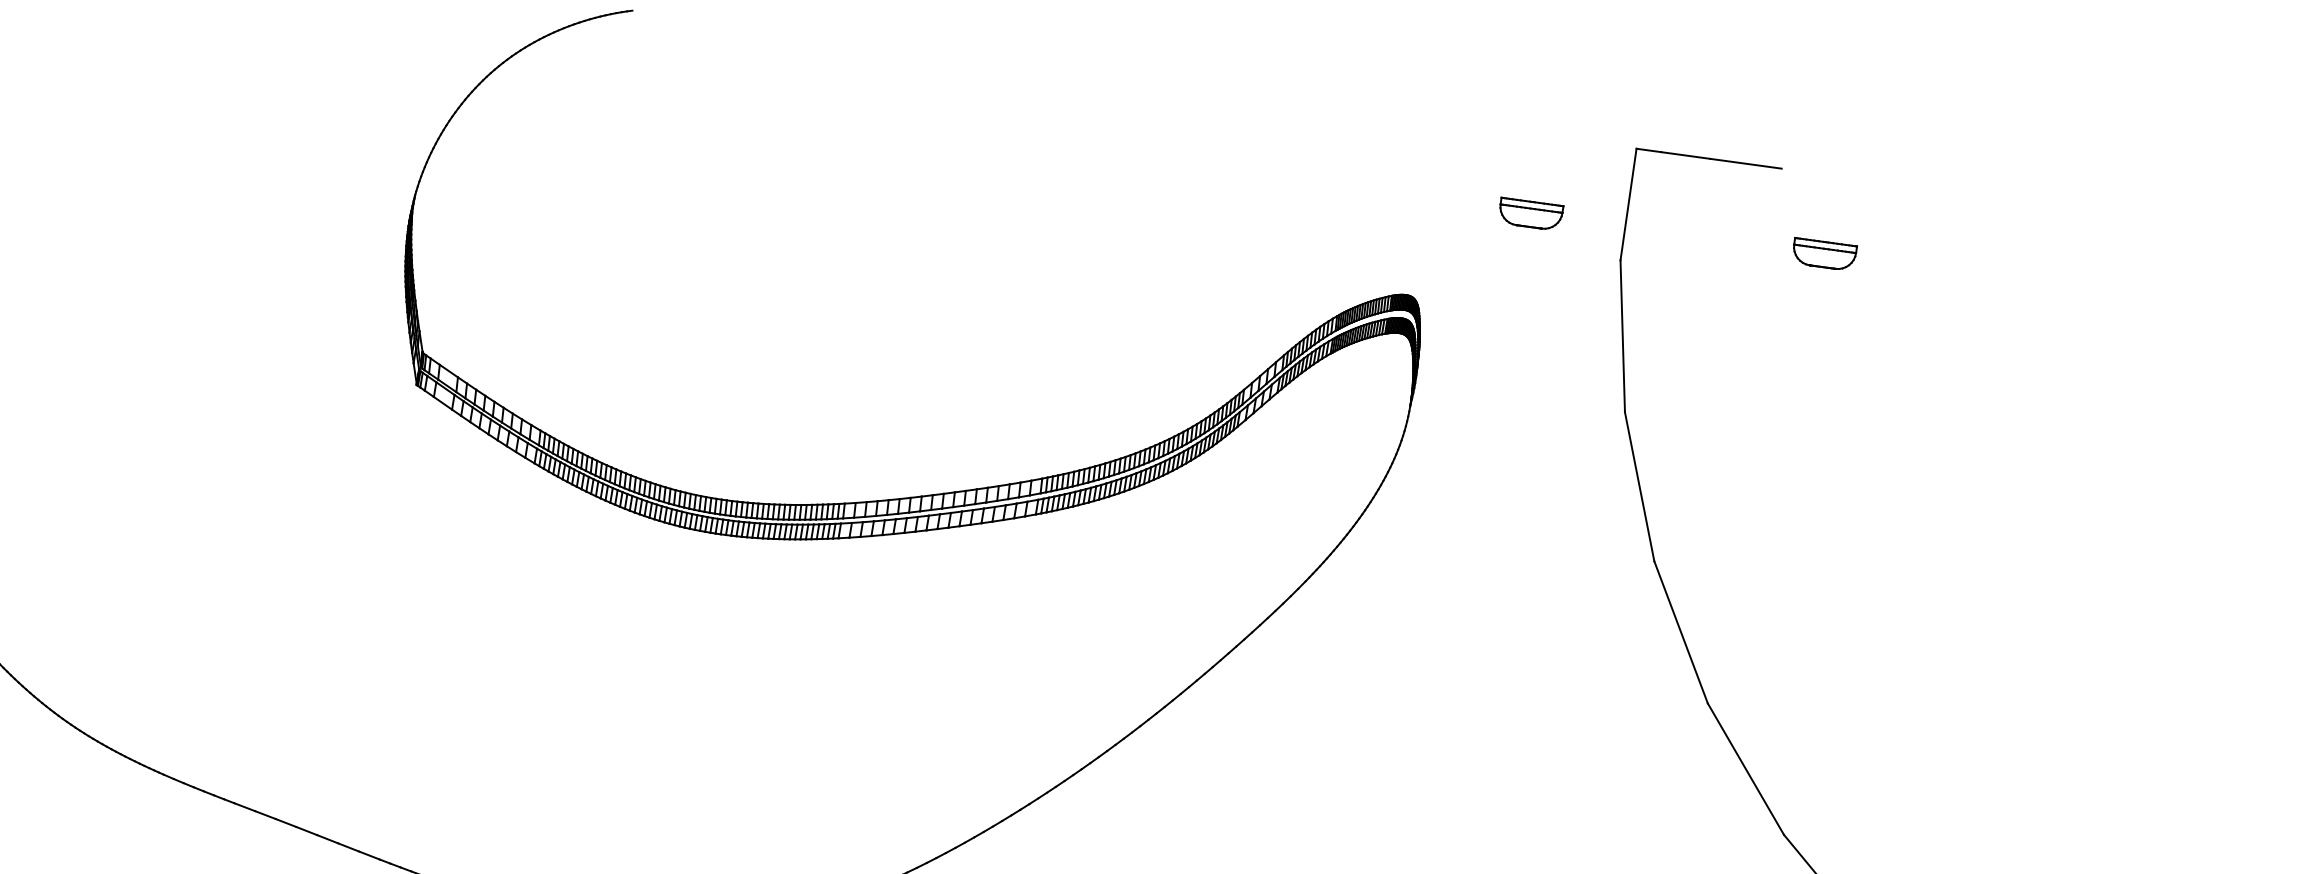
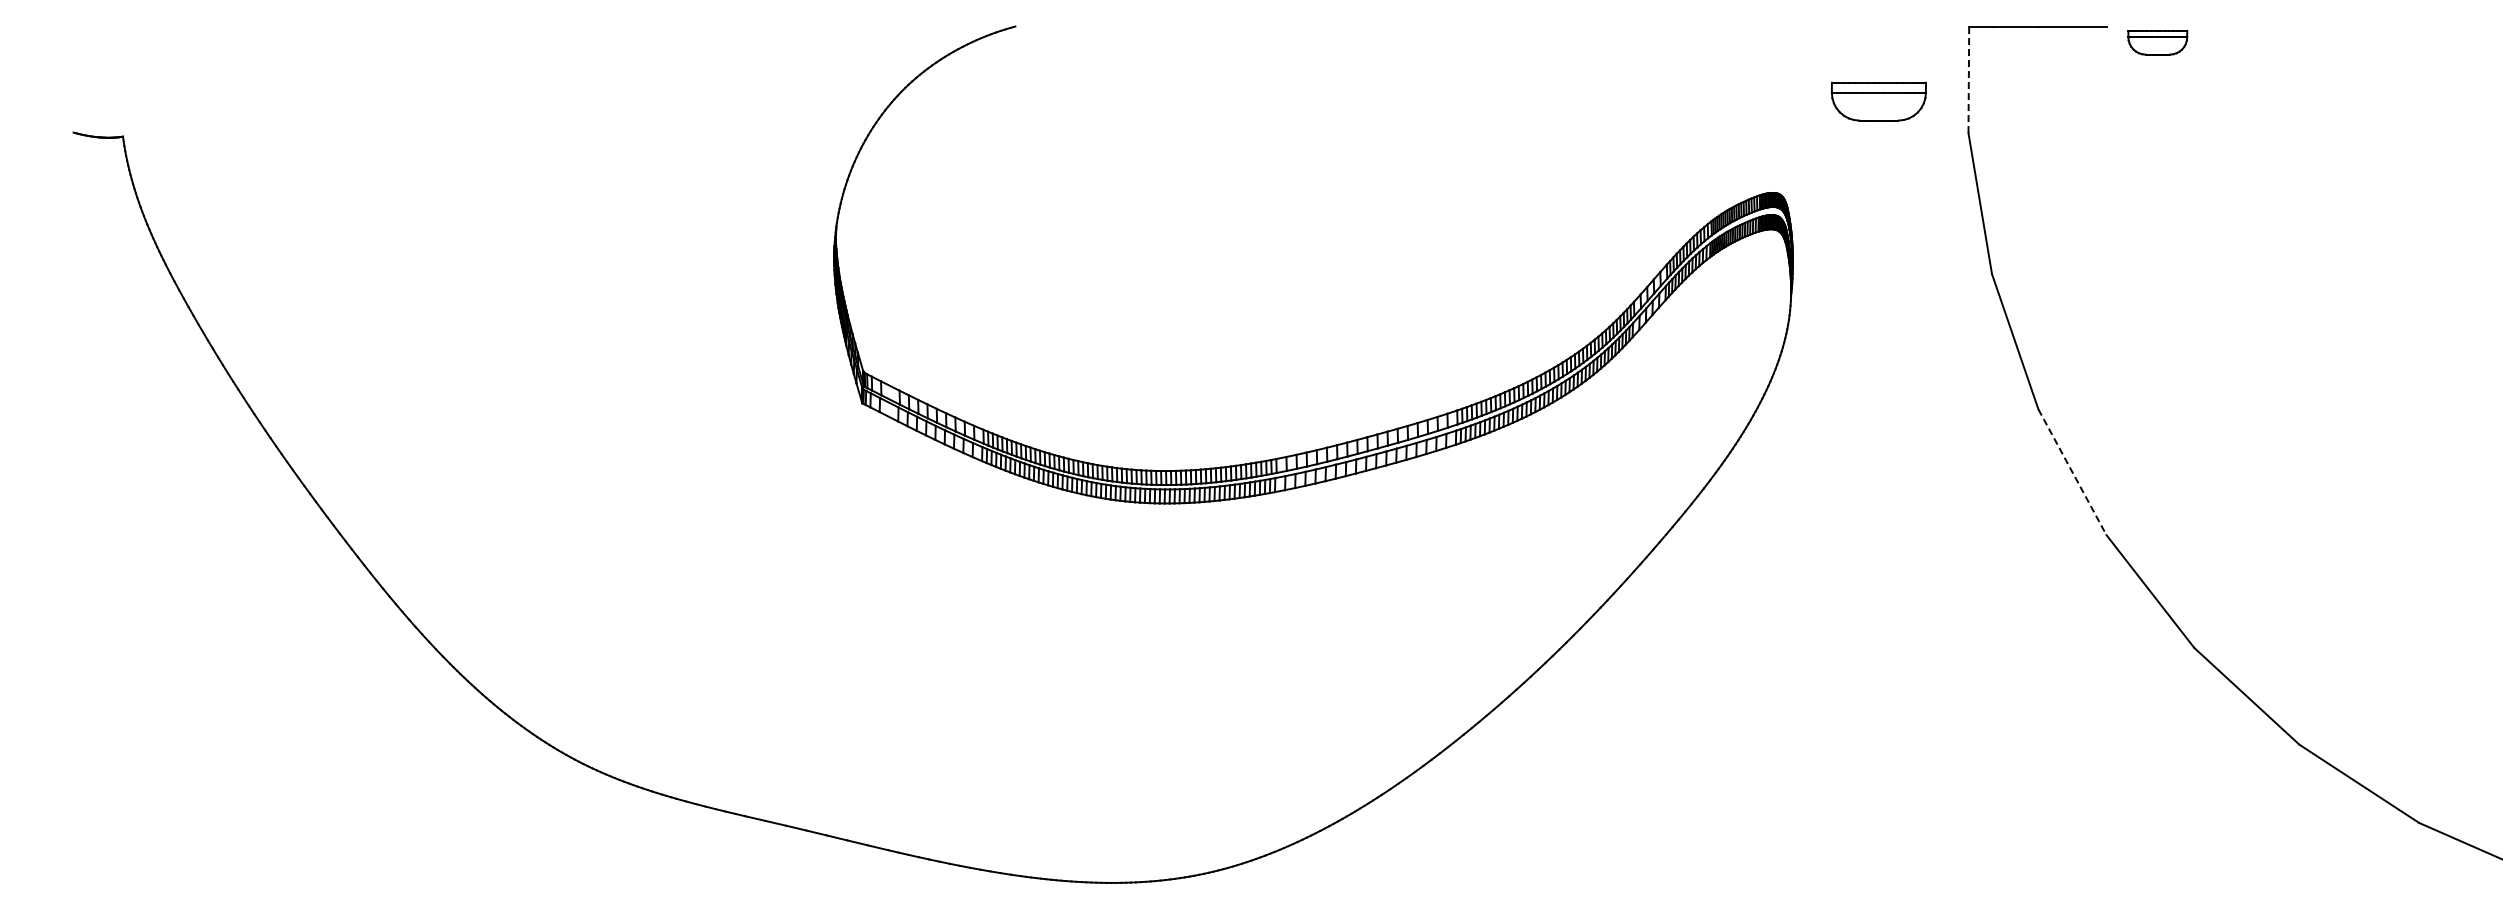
line: (1628, 204) -> (1968, 80), solid -> dashed
part: (1530, 214) -> (1878, 101), size x1.6
part: (1824, 254) -> (2157, 42), moved
line: (1681, 632) -> (2072, 472), solid -> dashed

